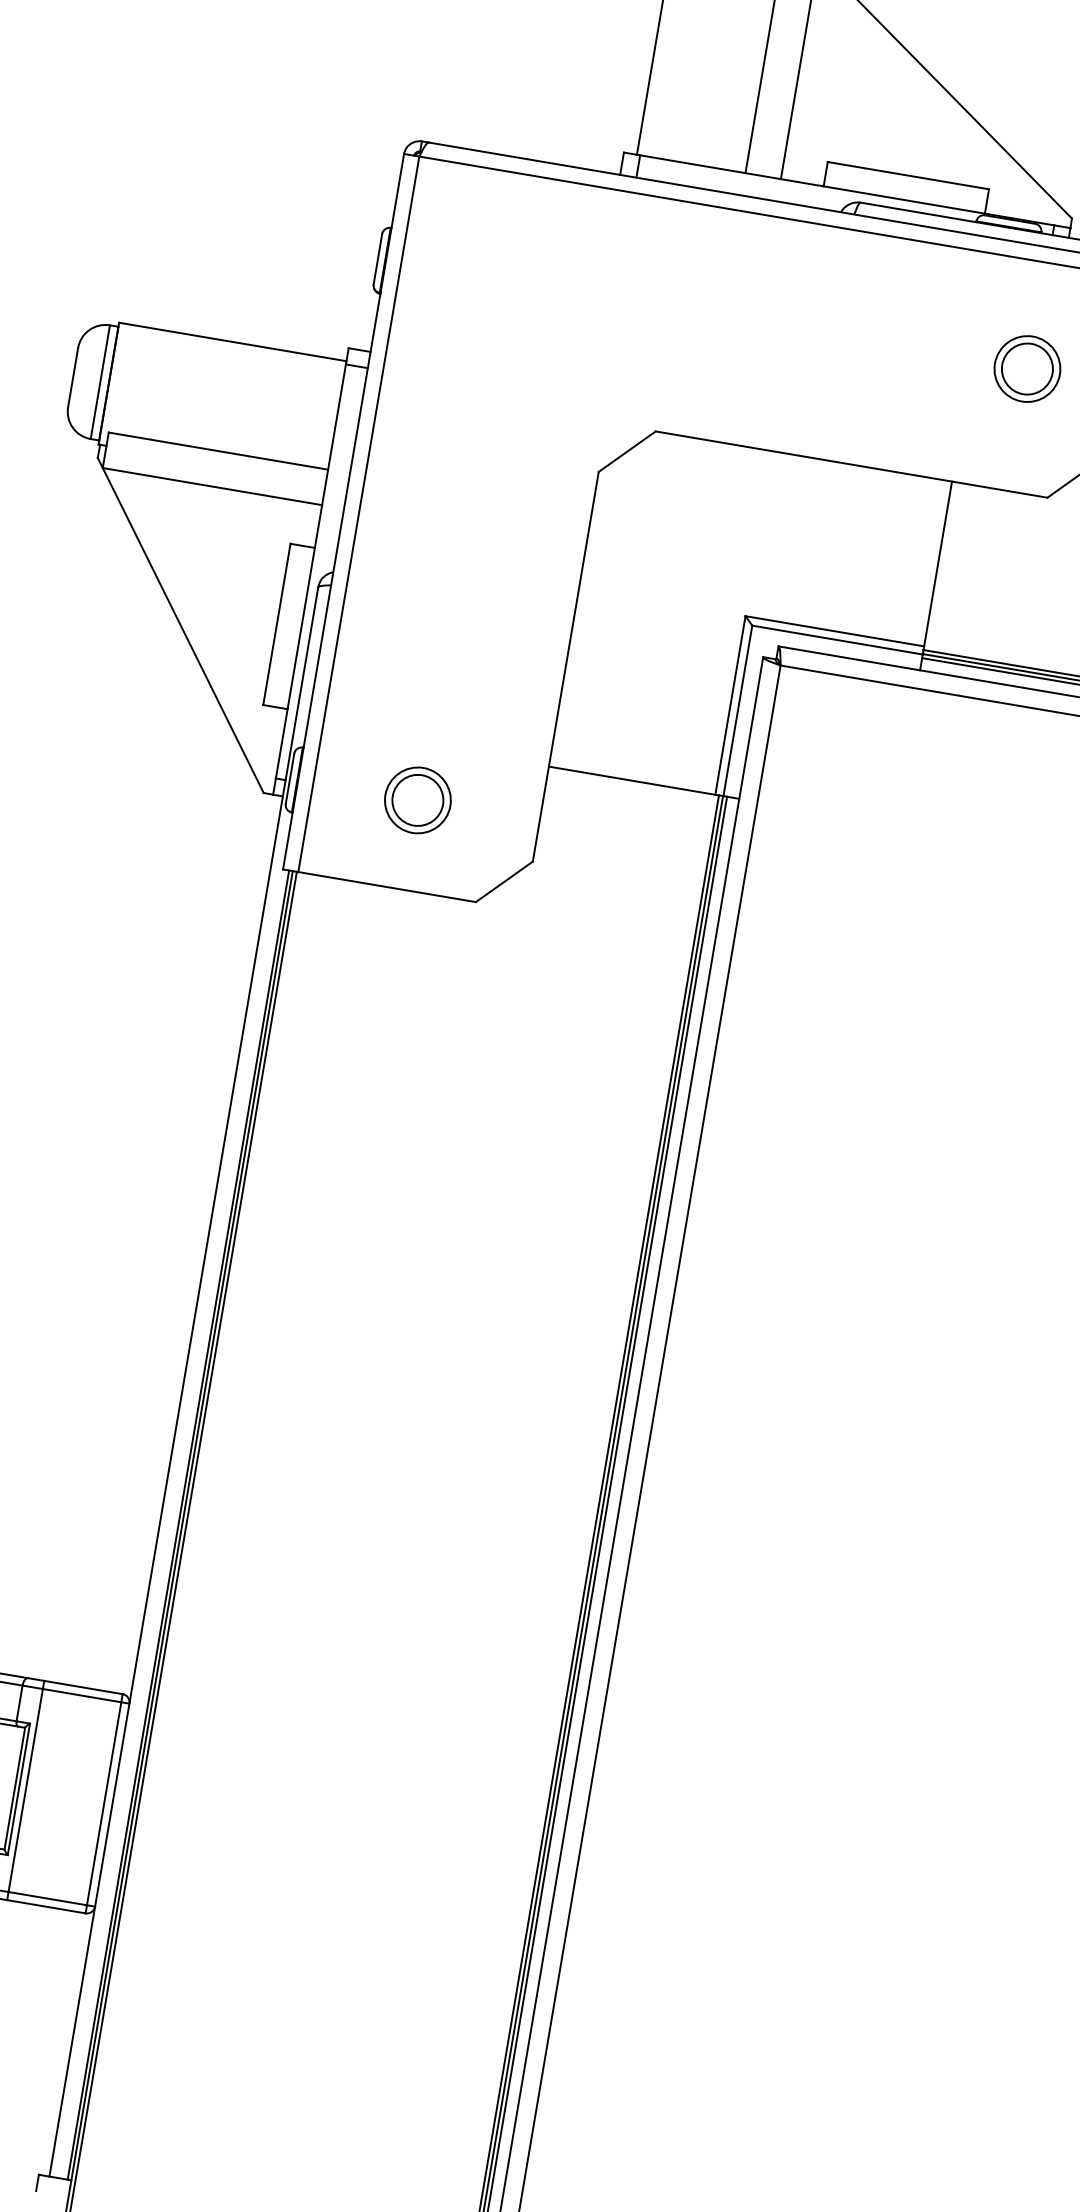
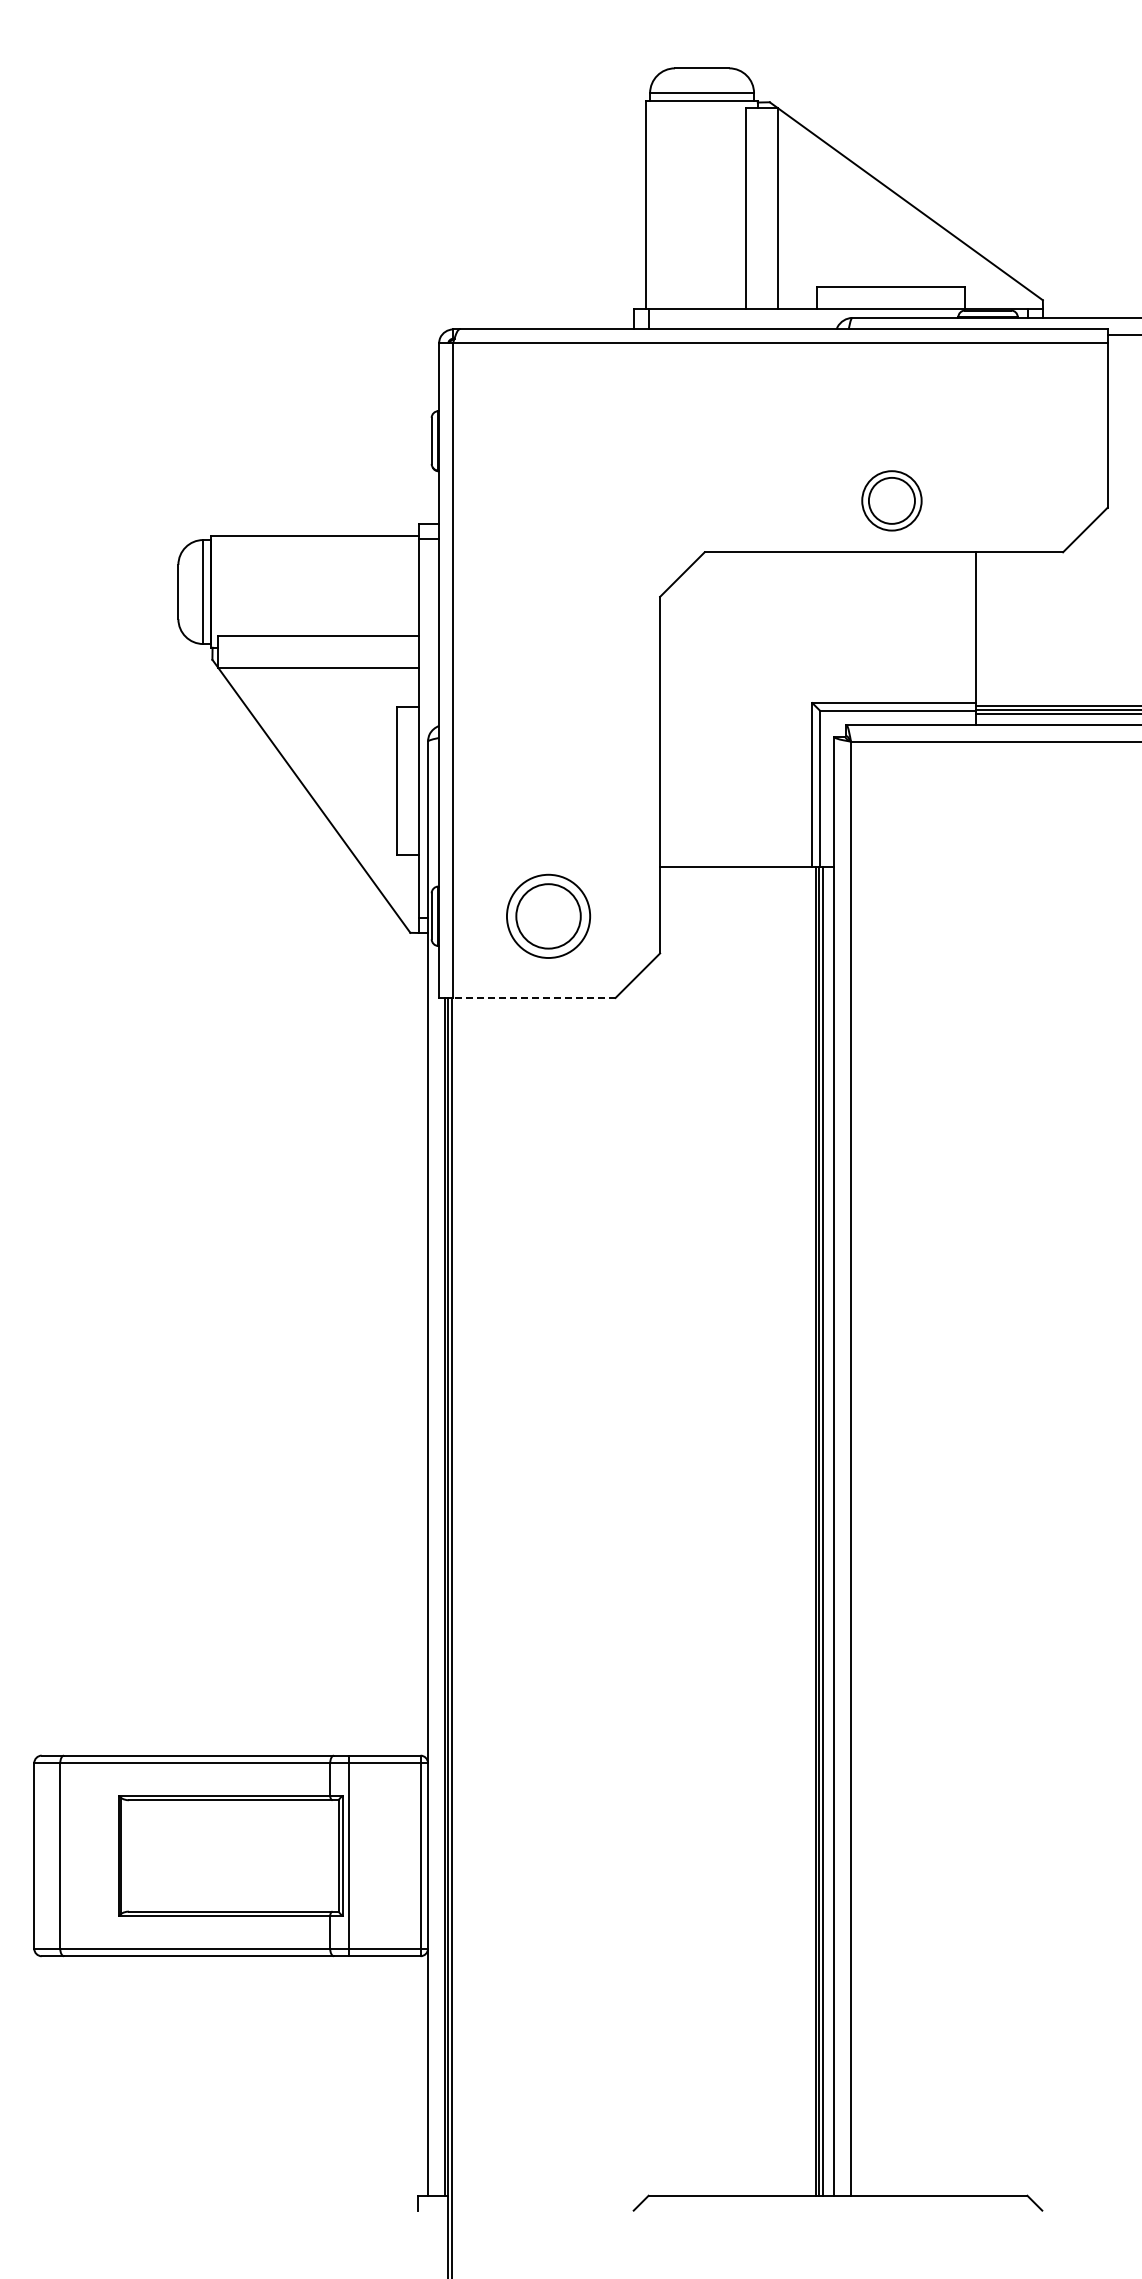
part: (1027, 368) -> (891, 500), moved
part: (417, 799) -> (548, 915), size x1.4
line: (386, 886) -> (533, 997), solid -> dashed

